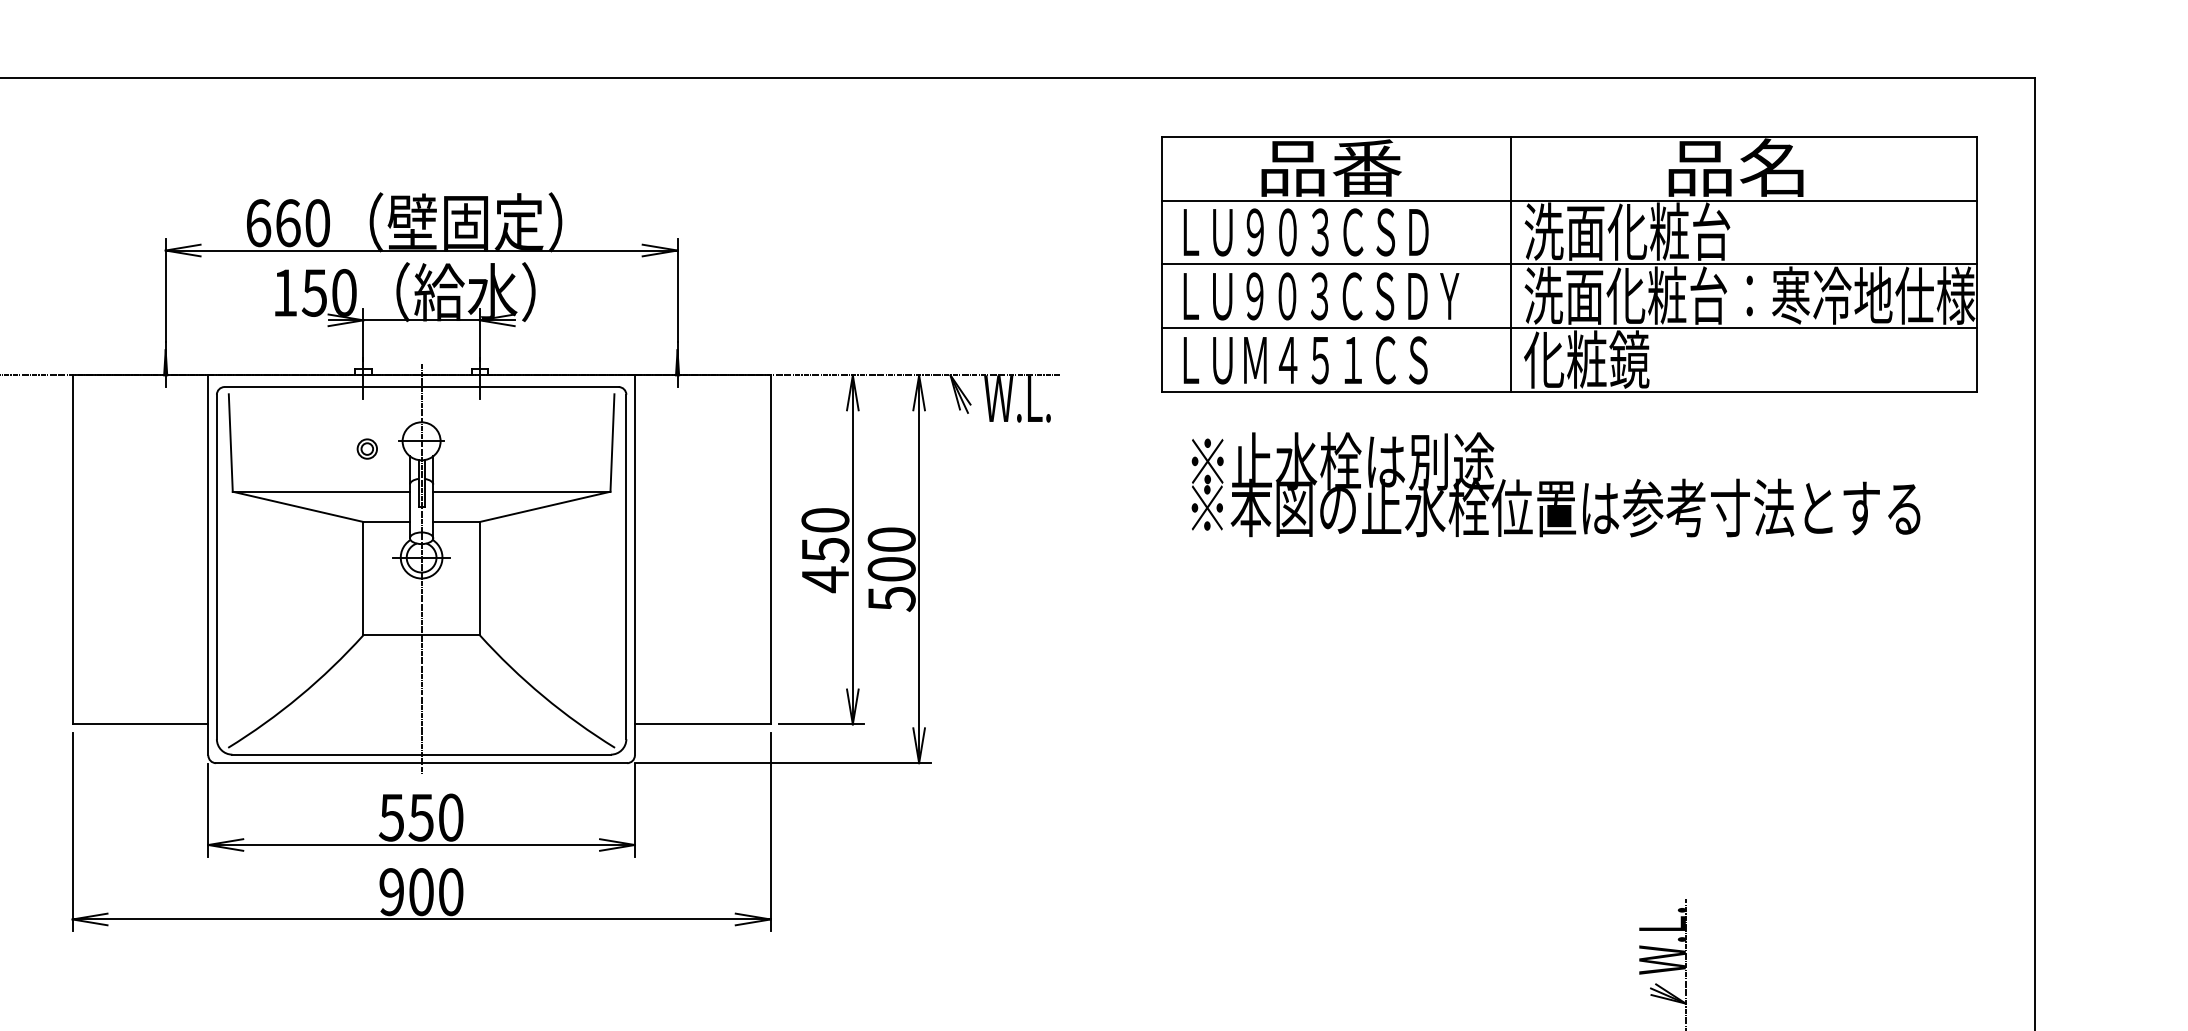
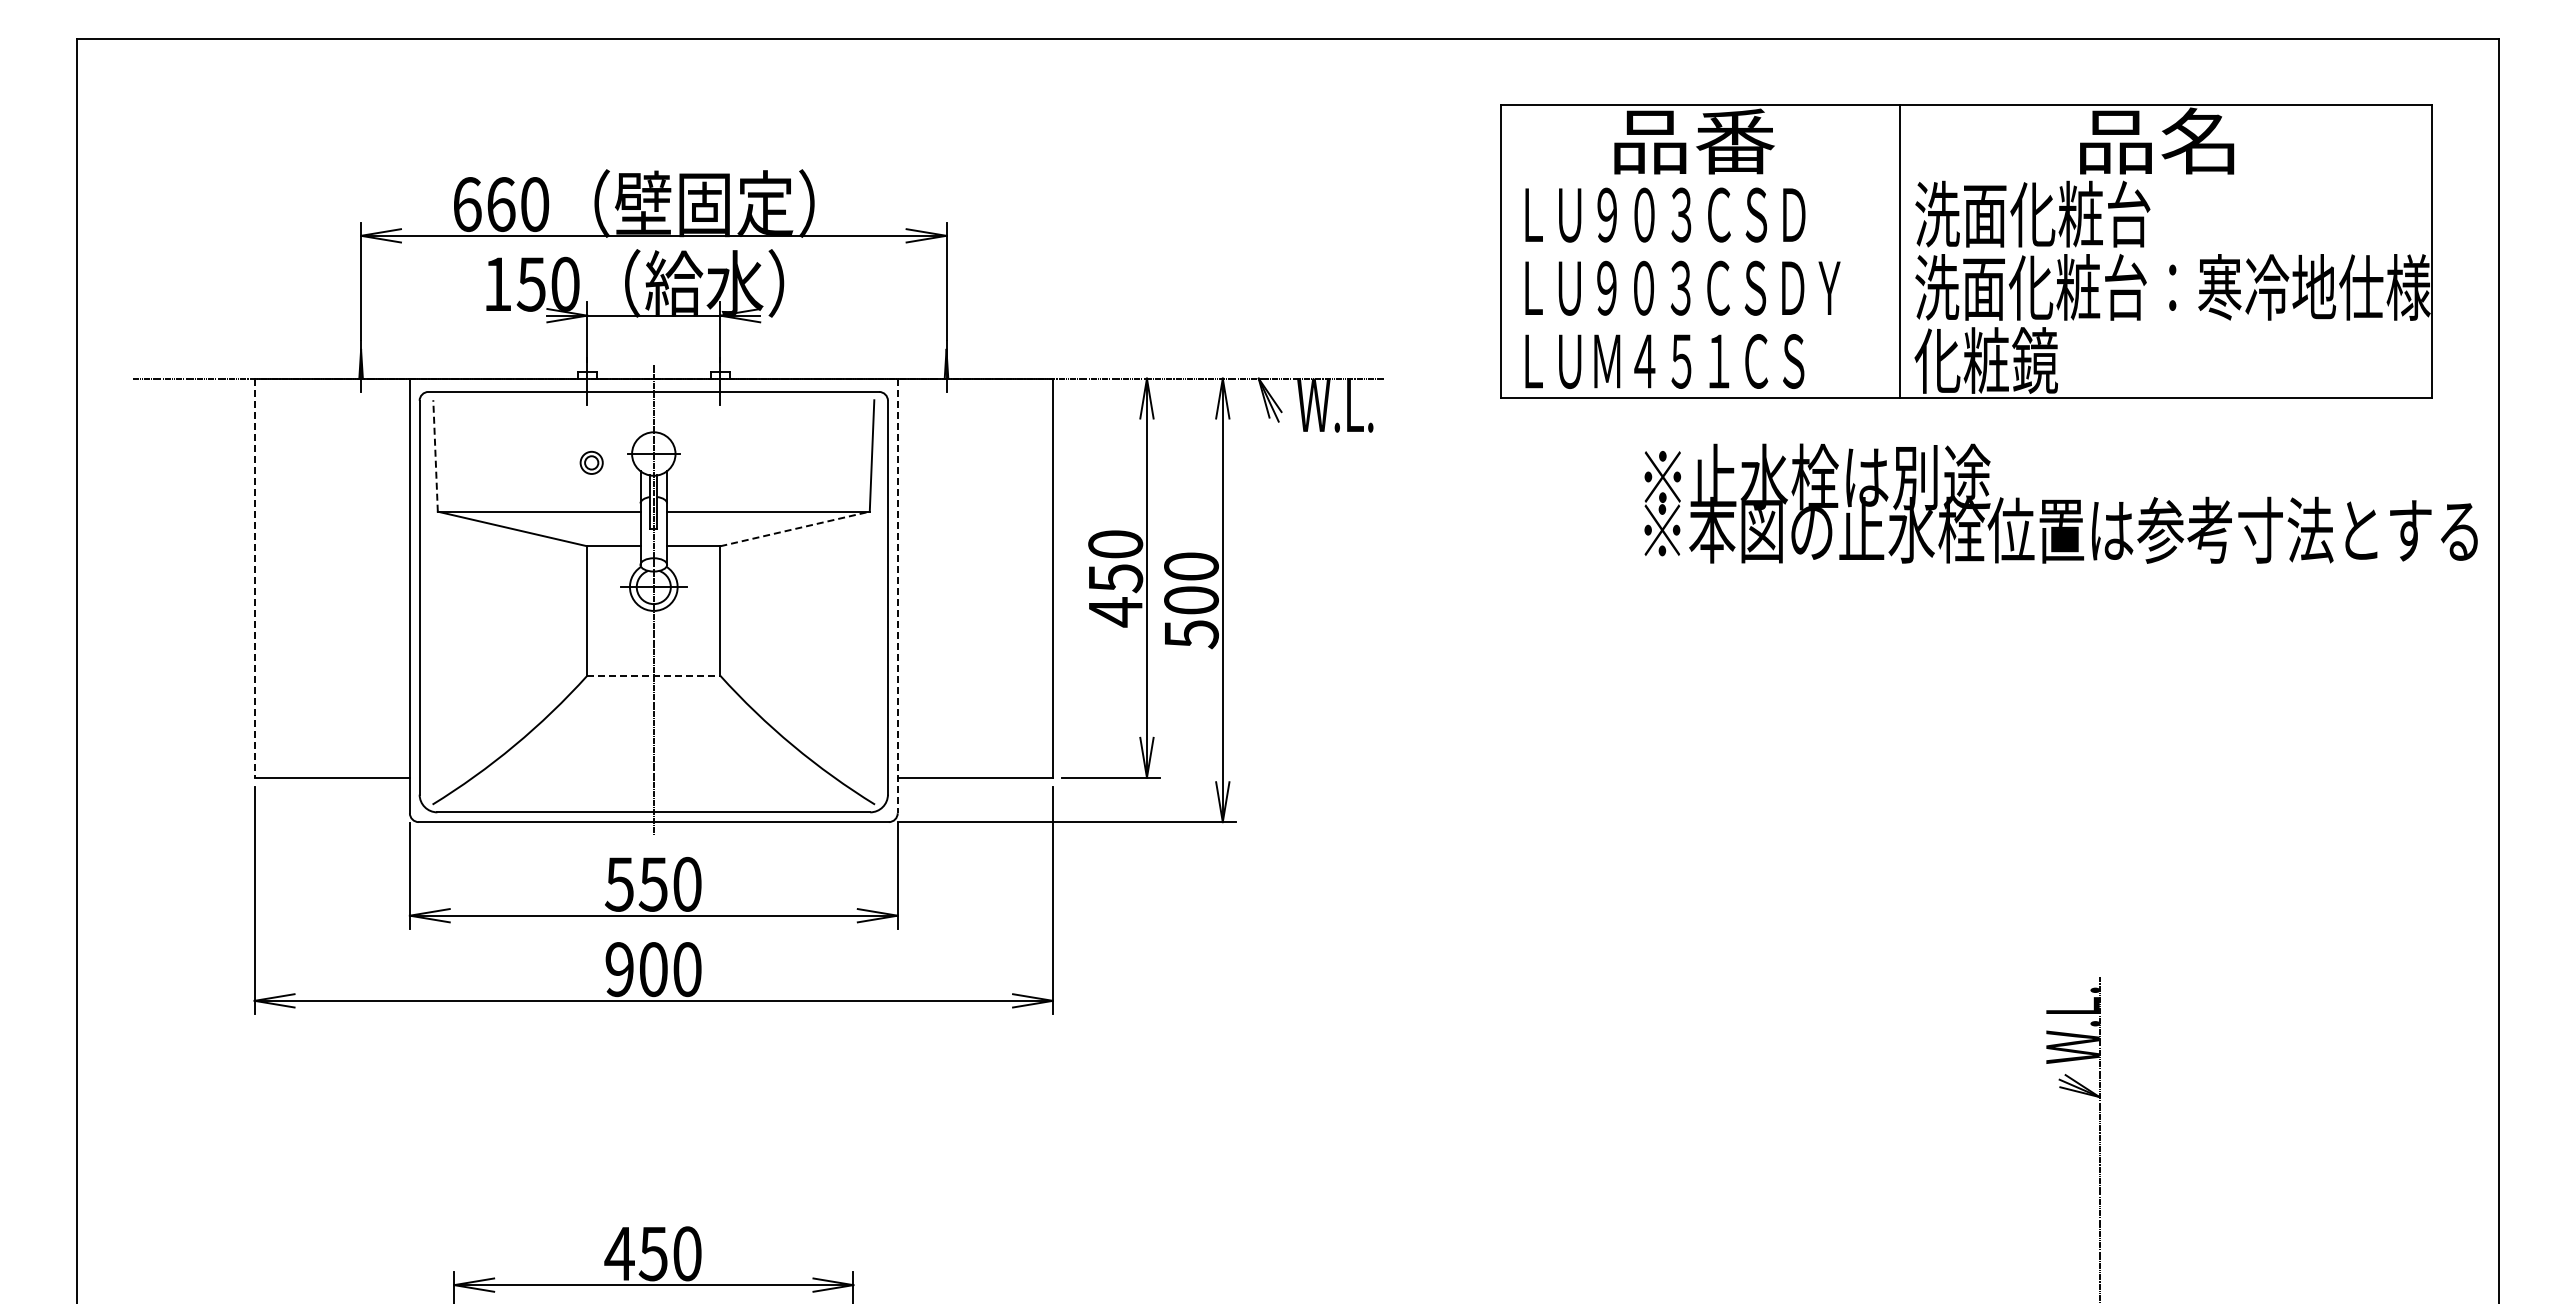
line: (1569, 200) -> (1966, 178), removed
line: (1569, 264) -> (1966, 251), removed
line: (1569, 328) -> (1966, 324), removed
line: (230, 442) -> (435, 455), solid -> dashed
text: (1555, 484) -> (2060, 503), moved
line: (545, 506) -> (795, 528), solid -> dashed
line: (72, 550) -> (254, 578), solid -> dashed
line: (634, 565) -> (897, 596), solid -> dashed
line: (421, 634) -> (653, 675), solid -> dashed

